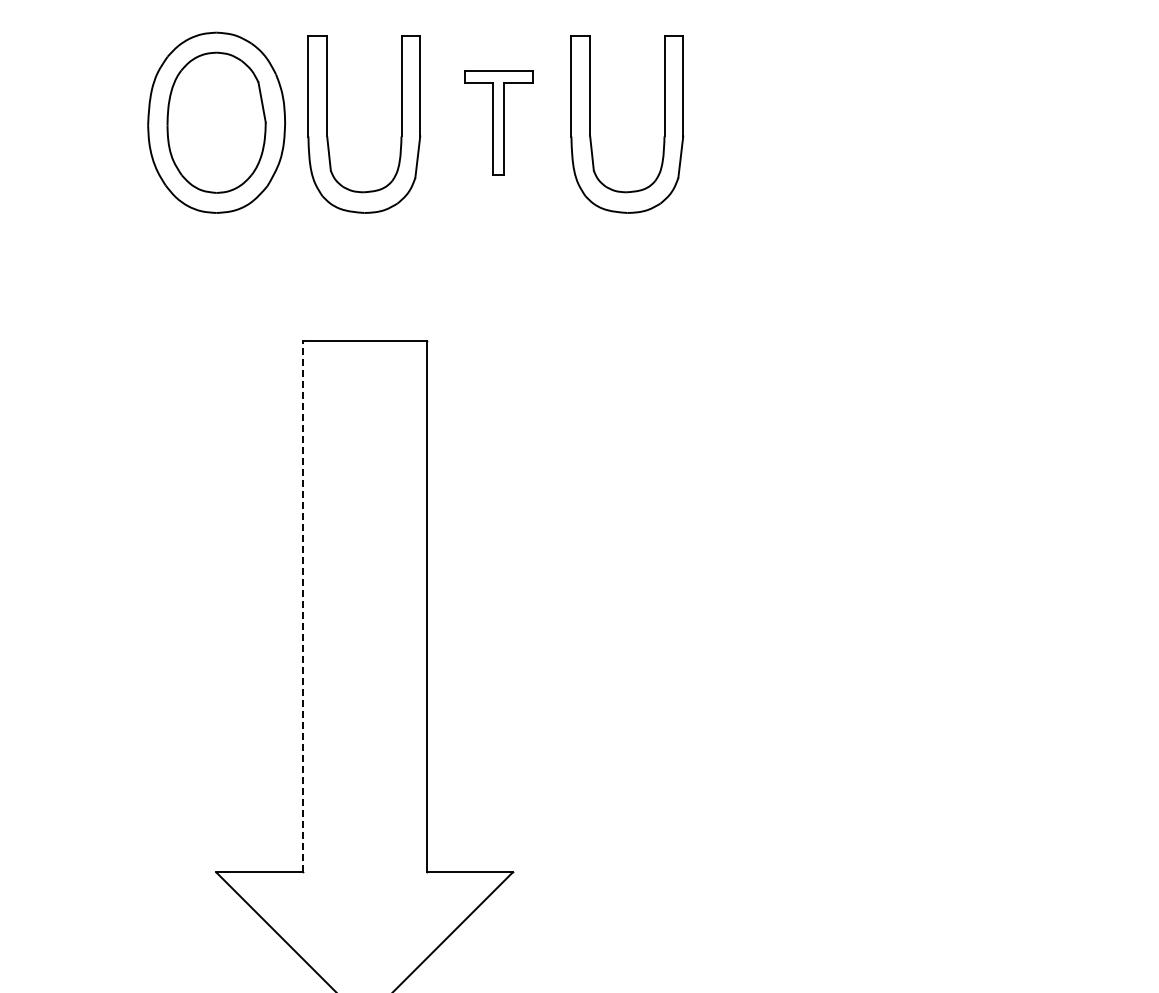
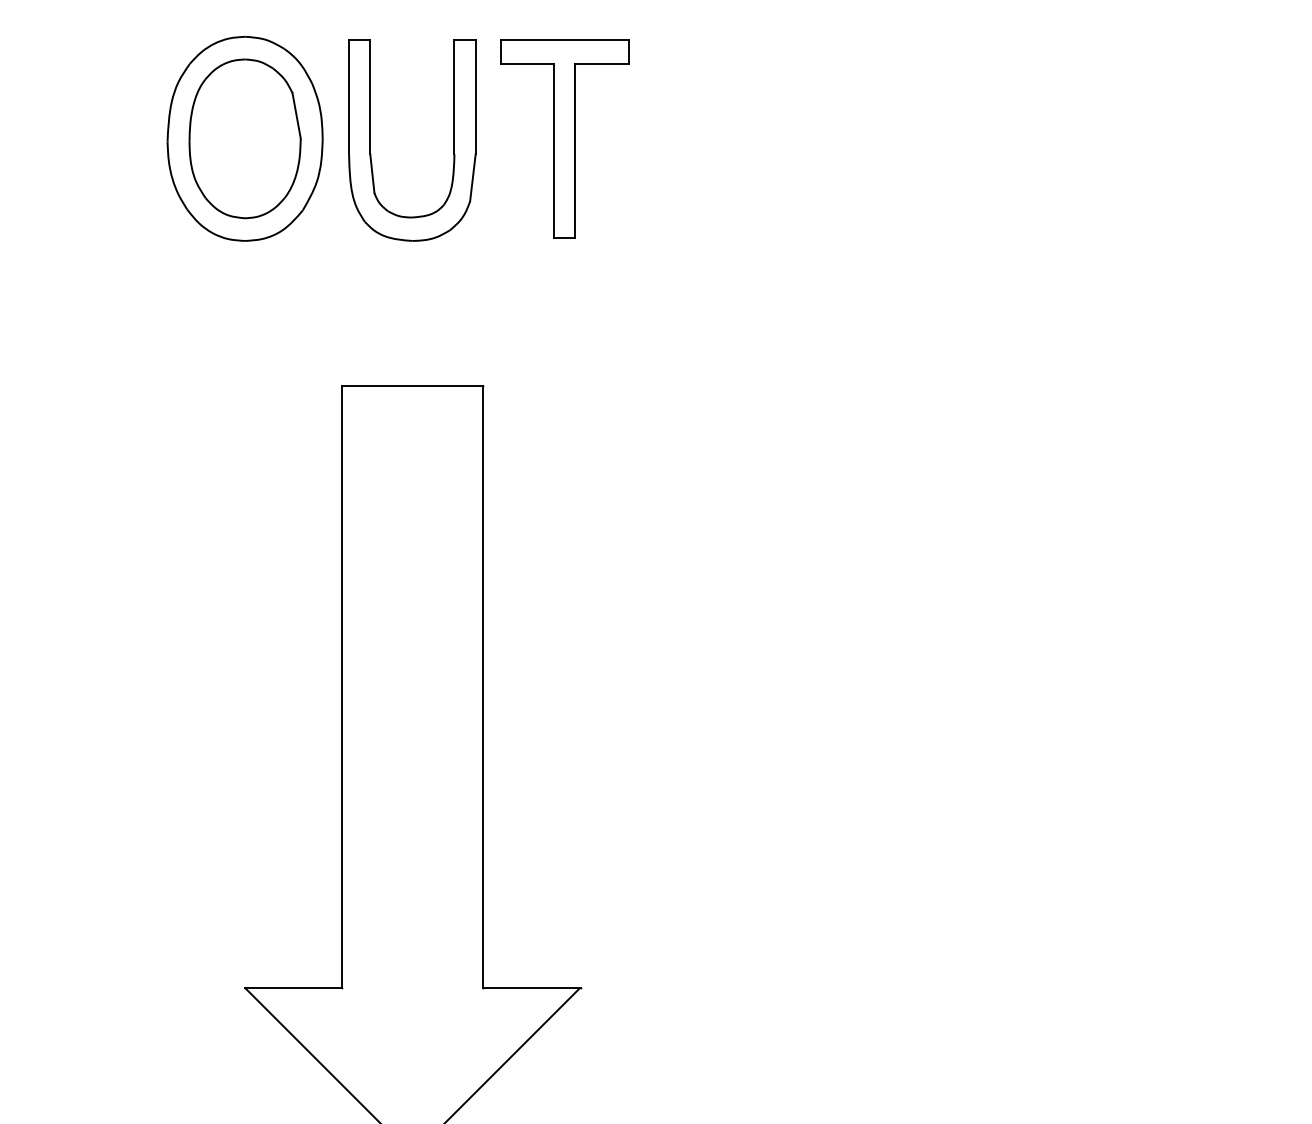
part: (498, 122) -> (564, 138), size x1.67
part: (590, 124) -> (668, 140), removed
line: (302, 606) -> (342, 686), dashed -> solid

